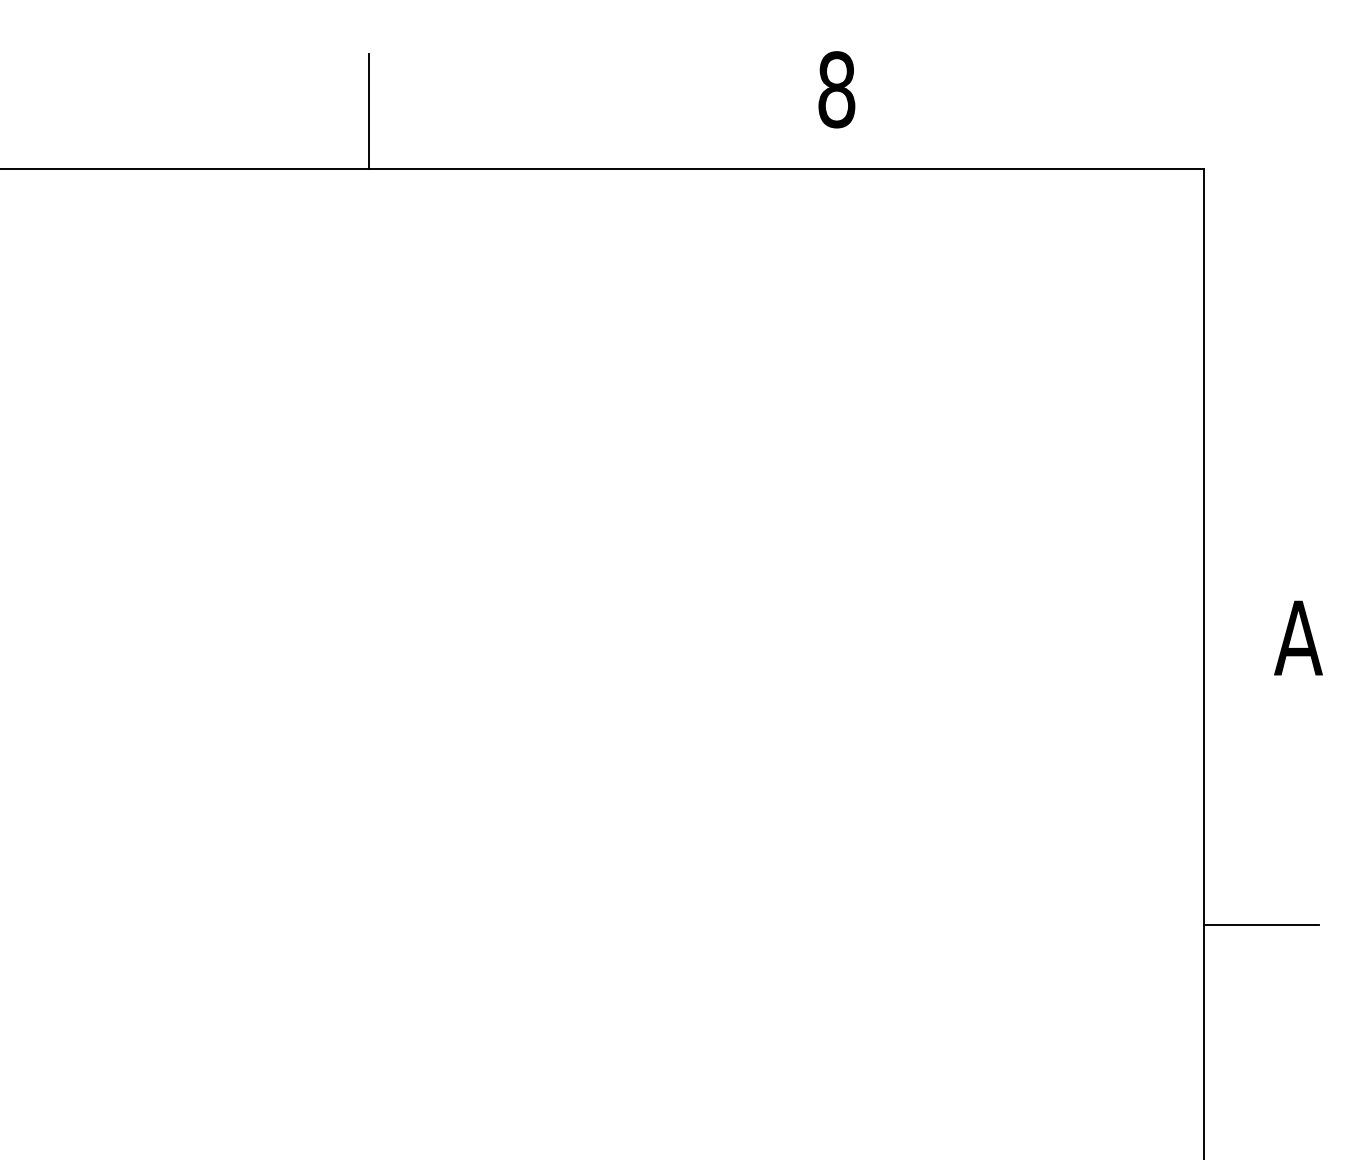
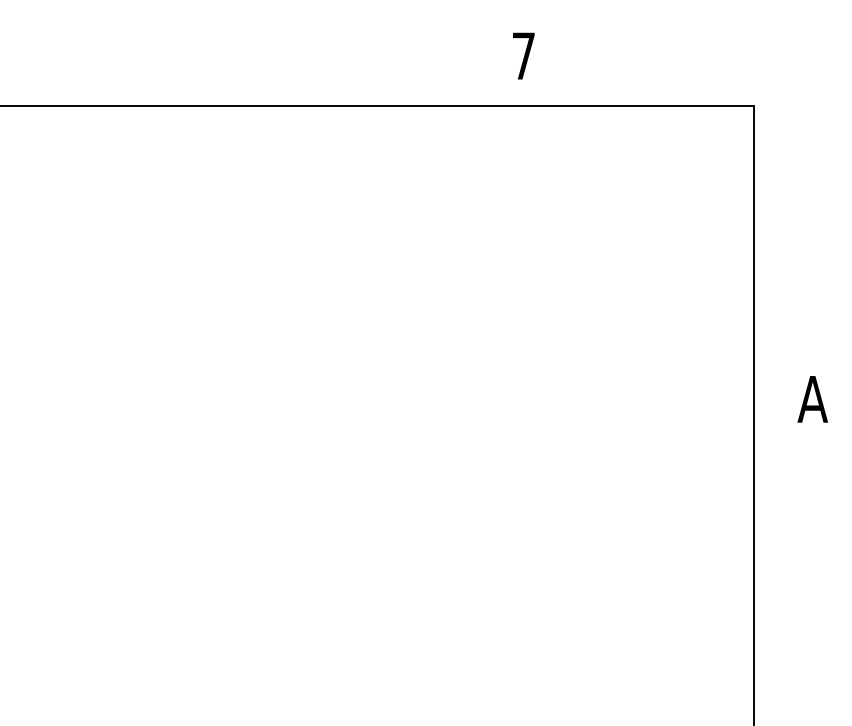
text: (836, 90) -> (523, 56), 8 -> 7
line: (368, 111) -> (230, 69), removed
line: (1261, 924) -> (789, 578), removed

